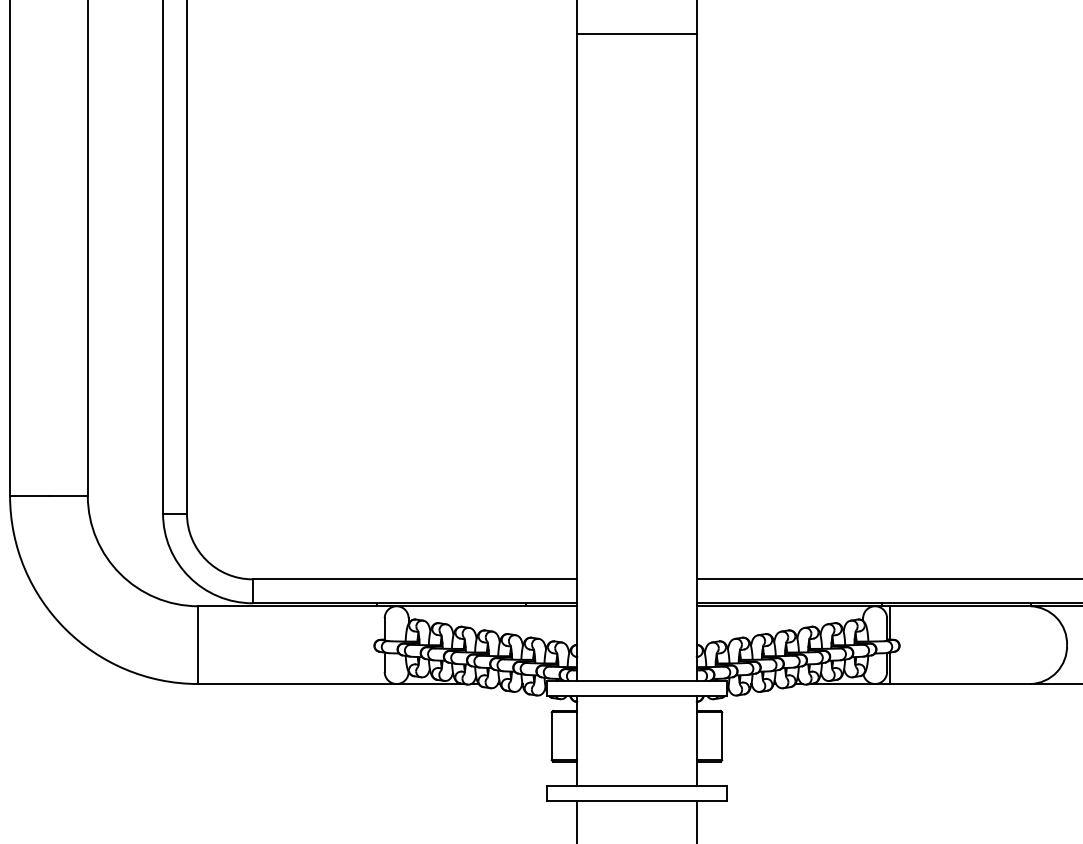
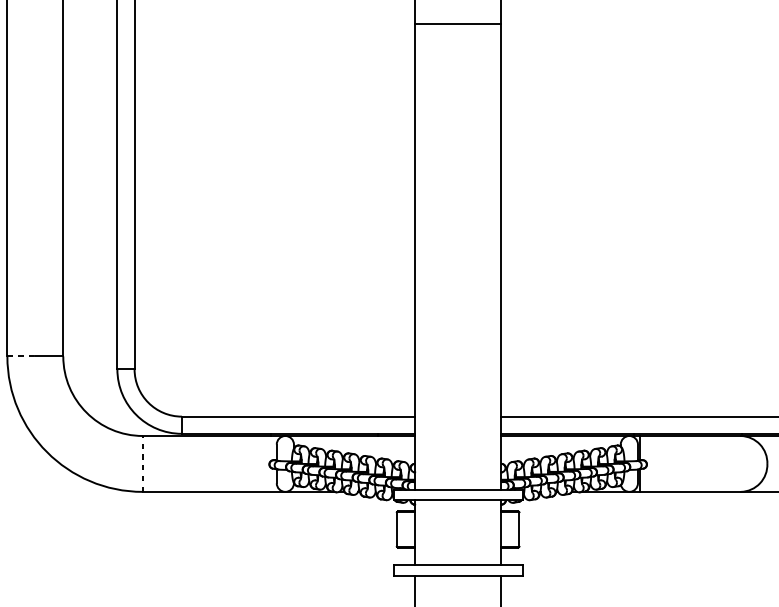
line: (30, 495) -> (22, 356), solid -> dashed
line: (198, 645) -> (142, 464), solid -> dashed

